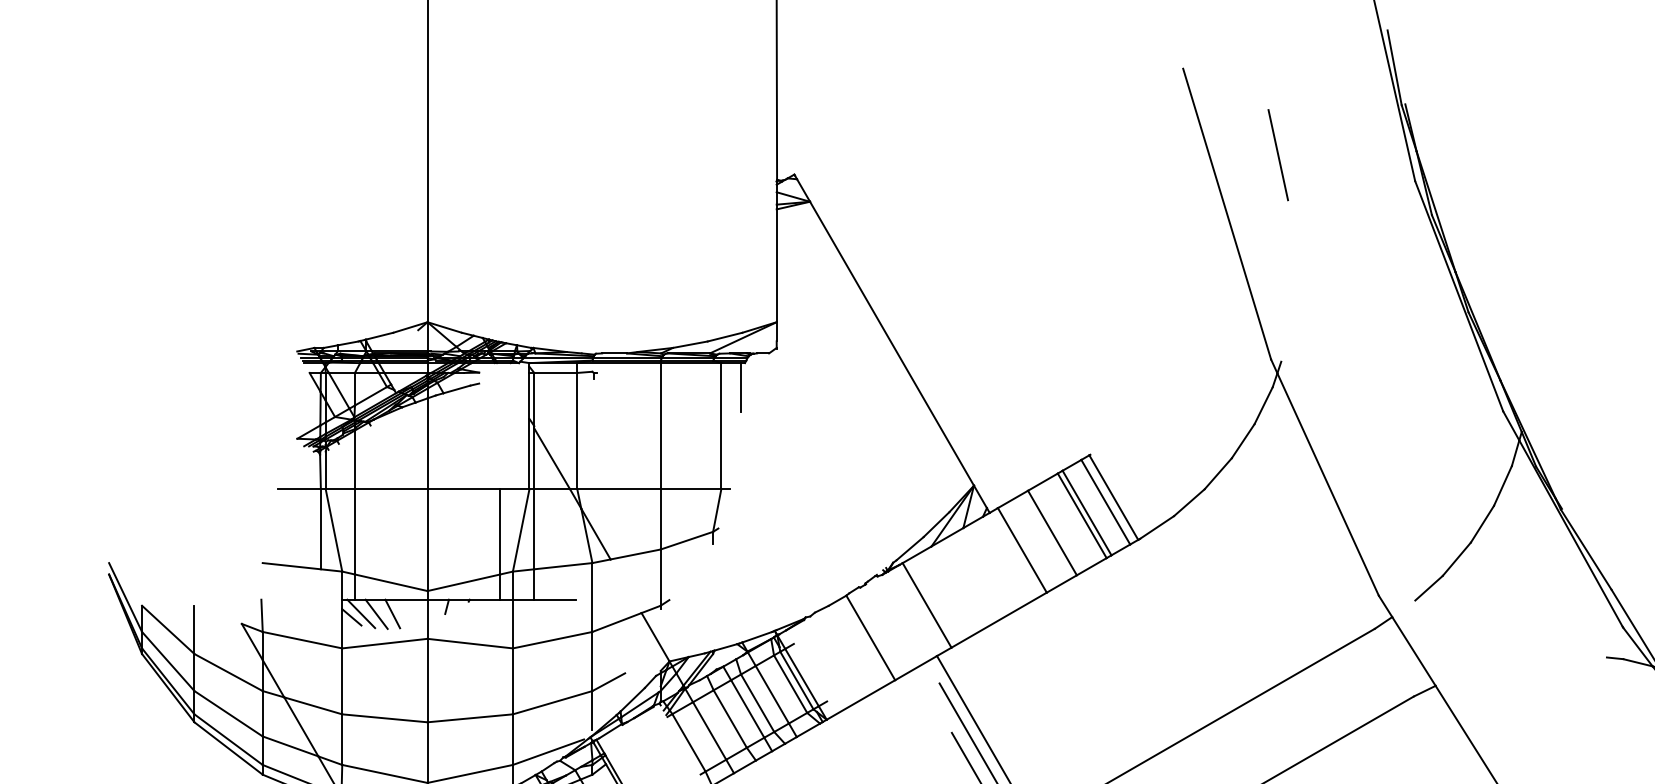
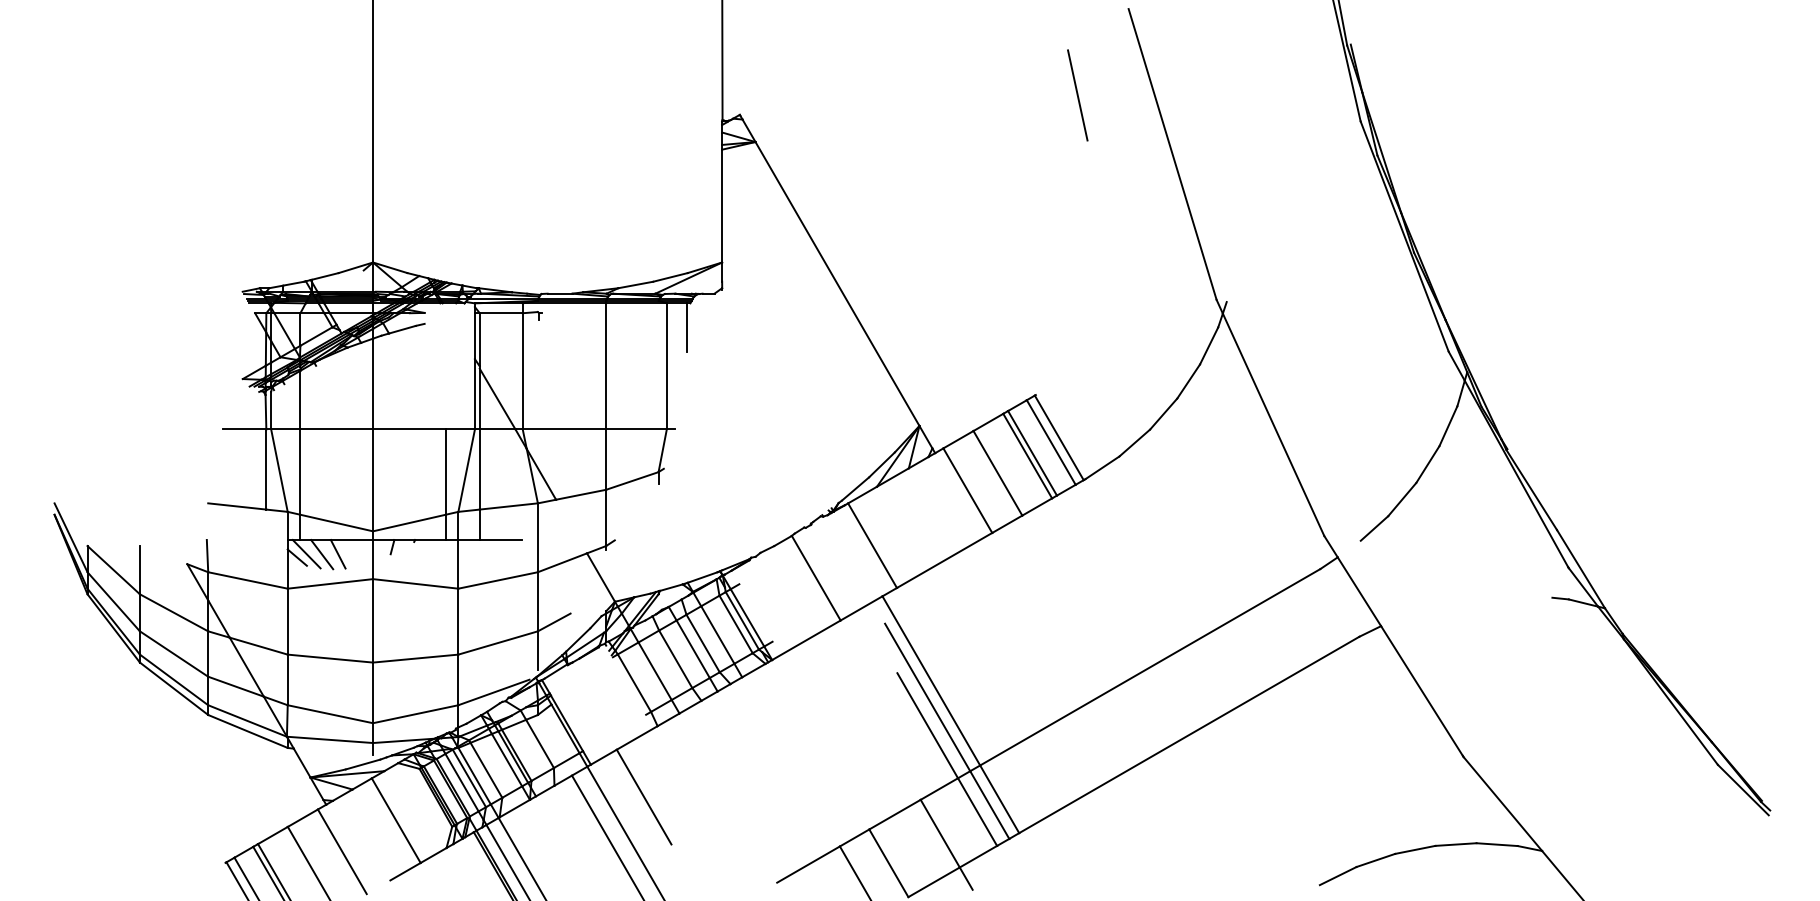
line: (1278, 155) -> (1077, 95), moved

